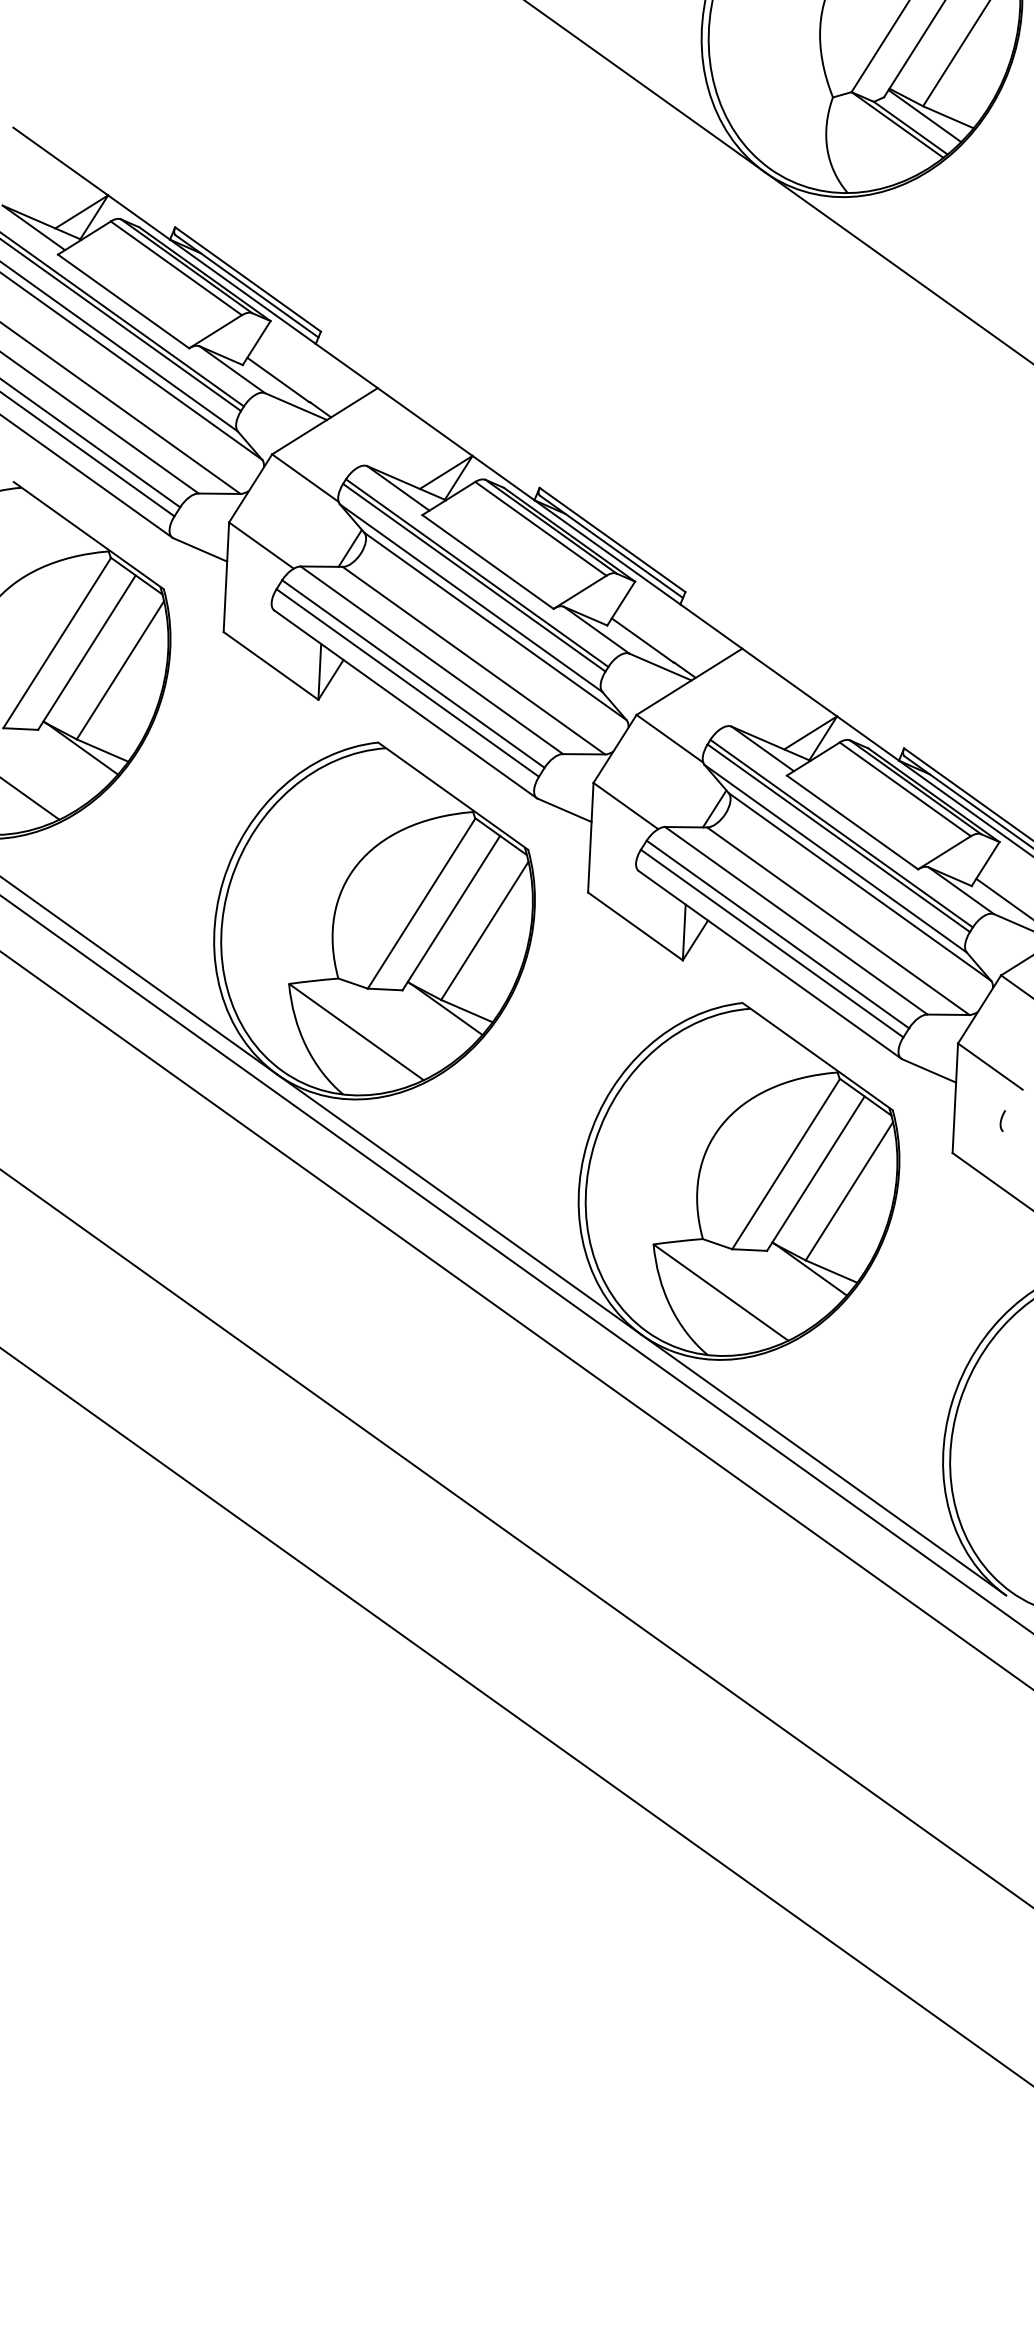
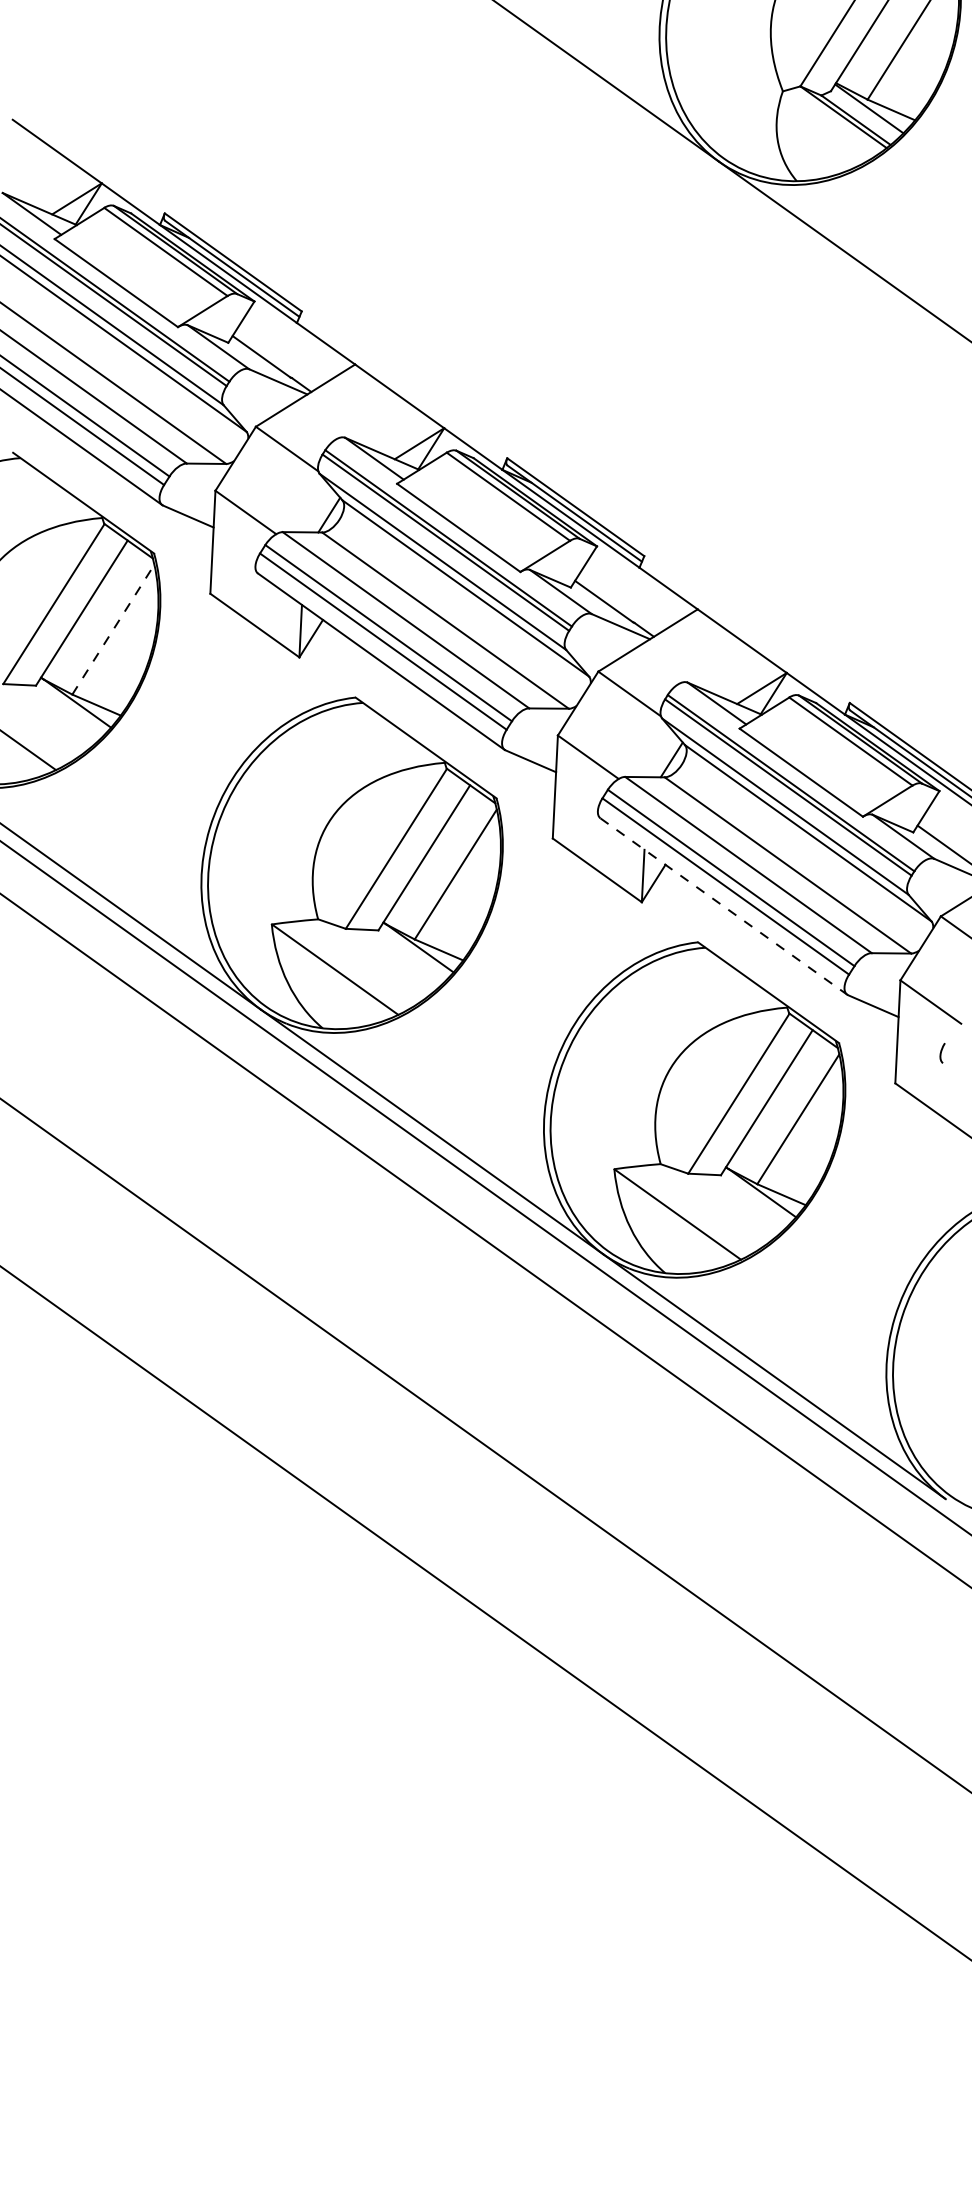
line: (120, 670) -> (113, 629), solid -> dashed
line: (770, 965) -> (724, 907), solid -> dashed

